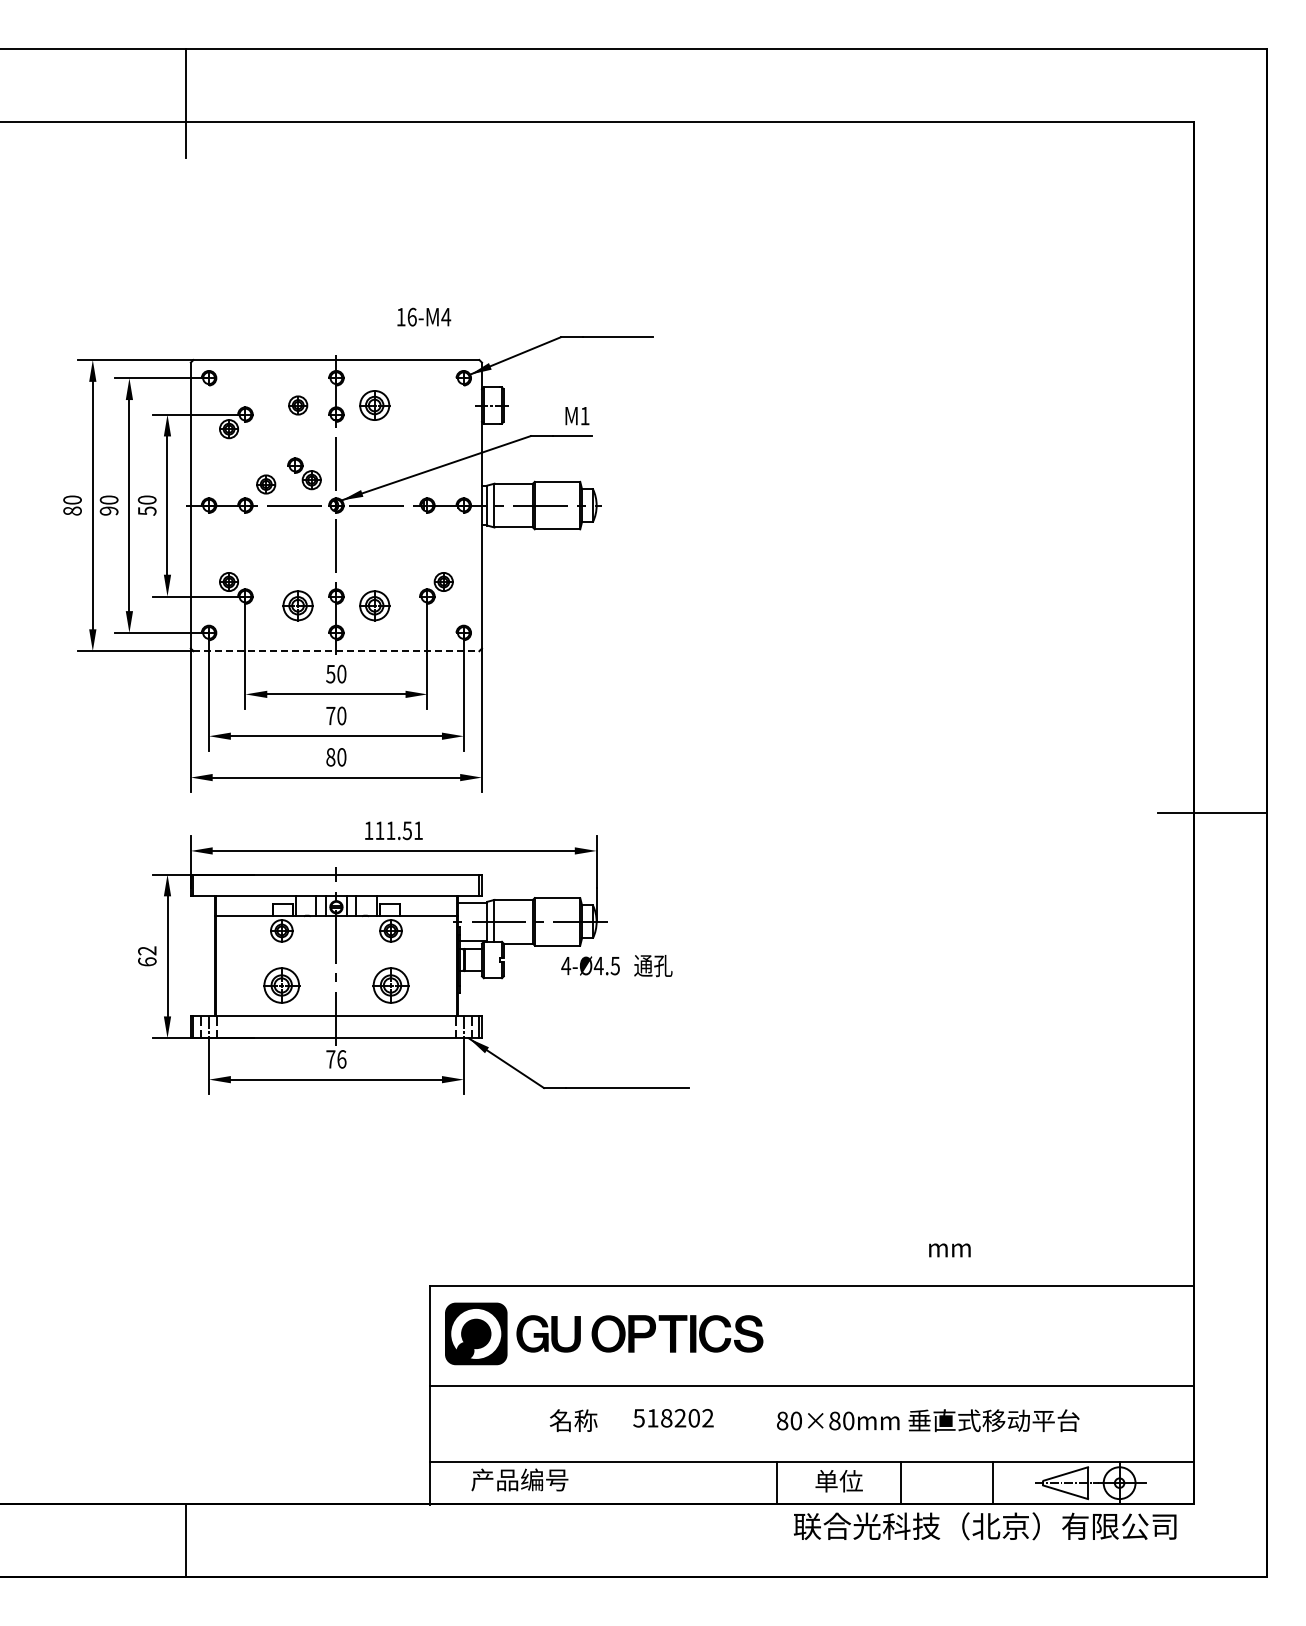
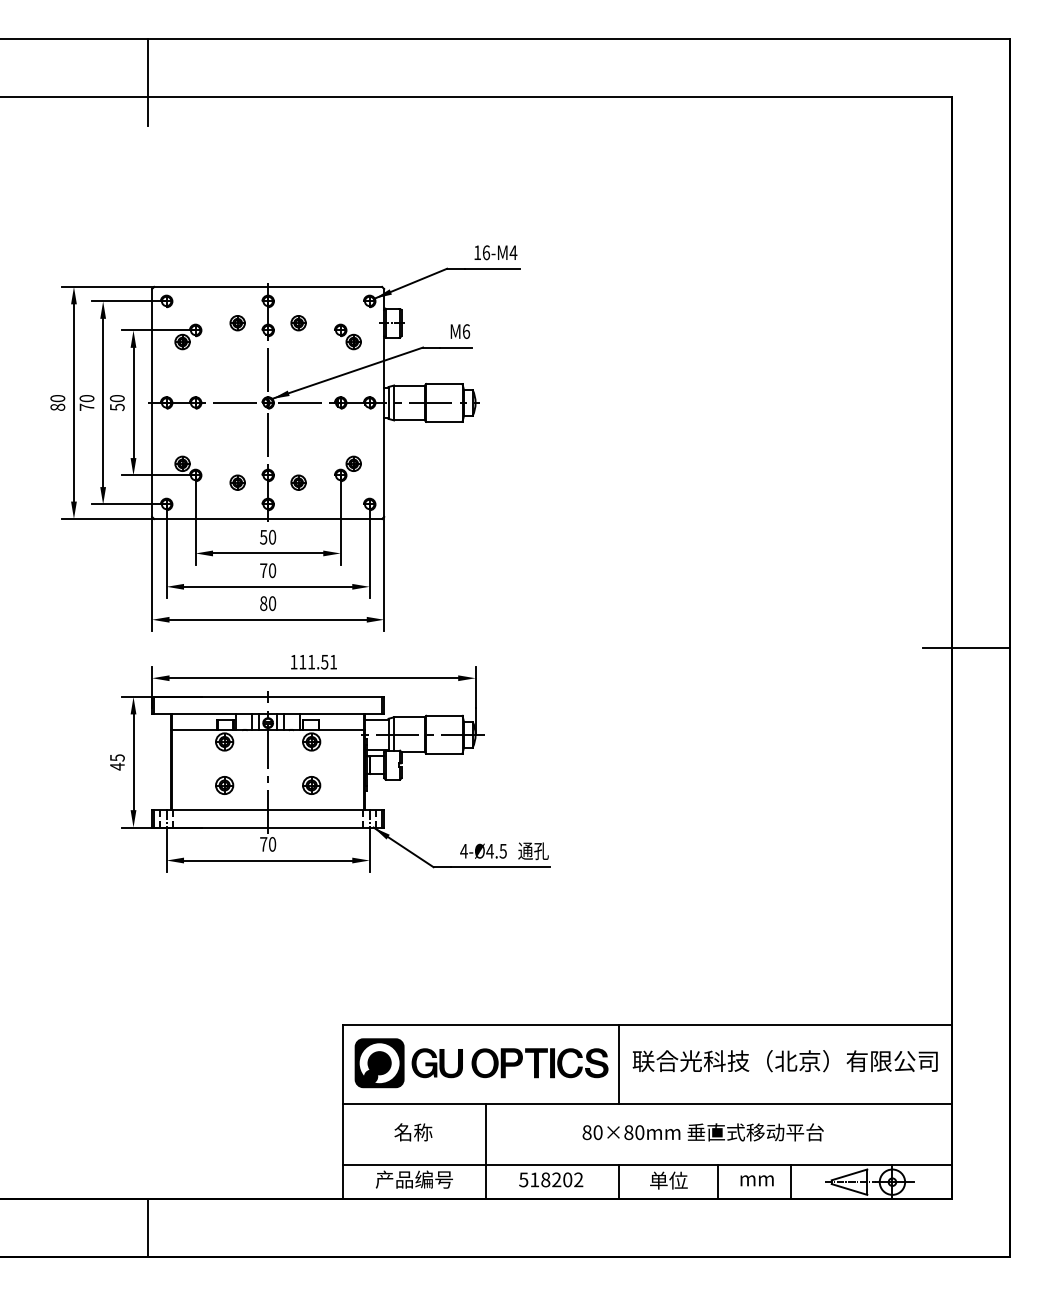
text: (424, 316) -> (496, 252), moved
part: (374, 405) -> (298, 323), size x0.62
text: (584, 415) -> (465, 331), M1 -> M6
part: (304, 473) -> (347, 336), moved
part: (266, 484) -> (212, 386), removed
text: (108, 510) -> (86, 406), 90 -> 70
part: (298, 605) -> (237, 482), size x0.62
part: (374, 605) -> (298, 482), size x0.62
line: (336, 651) -> (268, 519), dashed -> solid
text: (147, 956) -> (117, 762), 62 -> 45
text: (616, 966) -> (504, 851), moved
part: (281, 985) -> (224, 785), size x0.62
part: (390, 985) -> (311, 785), size x0.62
text: (341, 1059) -> (272, 844), 76 -> 70
text: (949, 1250) -> (756, 1180), moved
line: (776, 1335) -> (618, 1064), added
text: (673, 1418) -> (551, 1180), moved
text: (573, 1420) -> (413, 1132), moved
text: (928, 1420) -> (703, 1132), moved
line: (610, 1444) -> (486, 1151), added
text: (985, 1526) -> (785, 1061), moved

